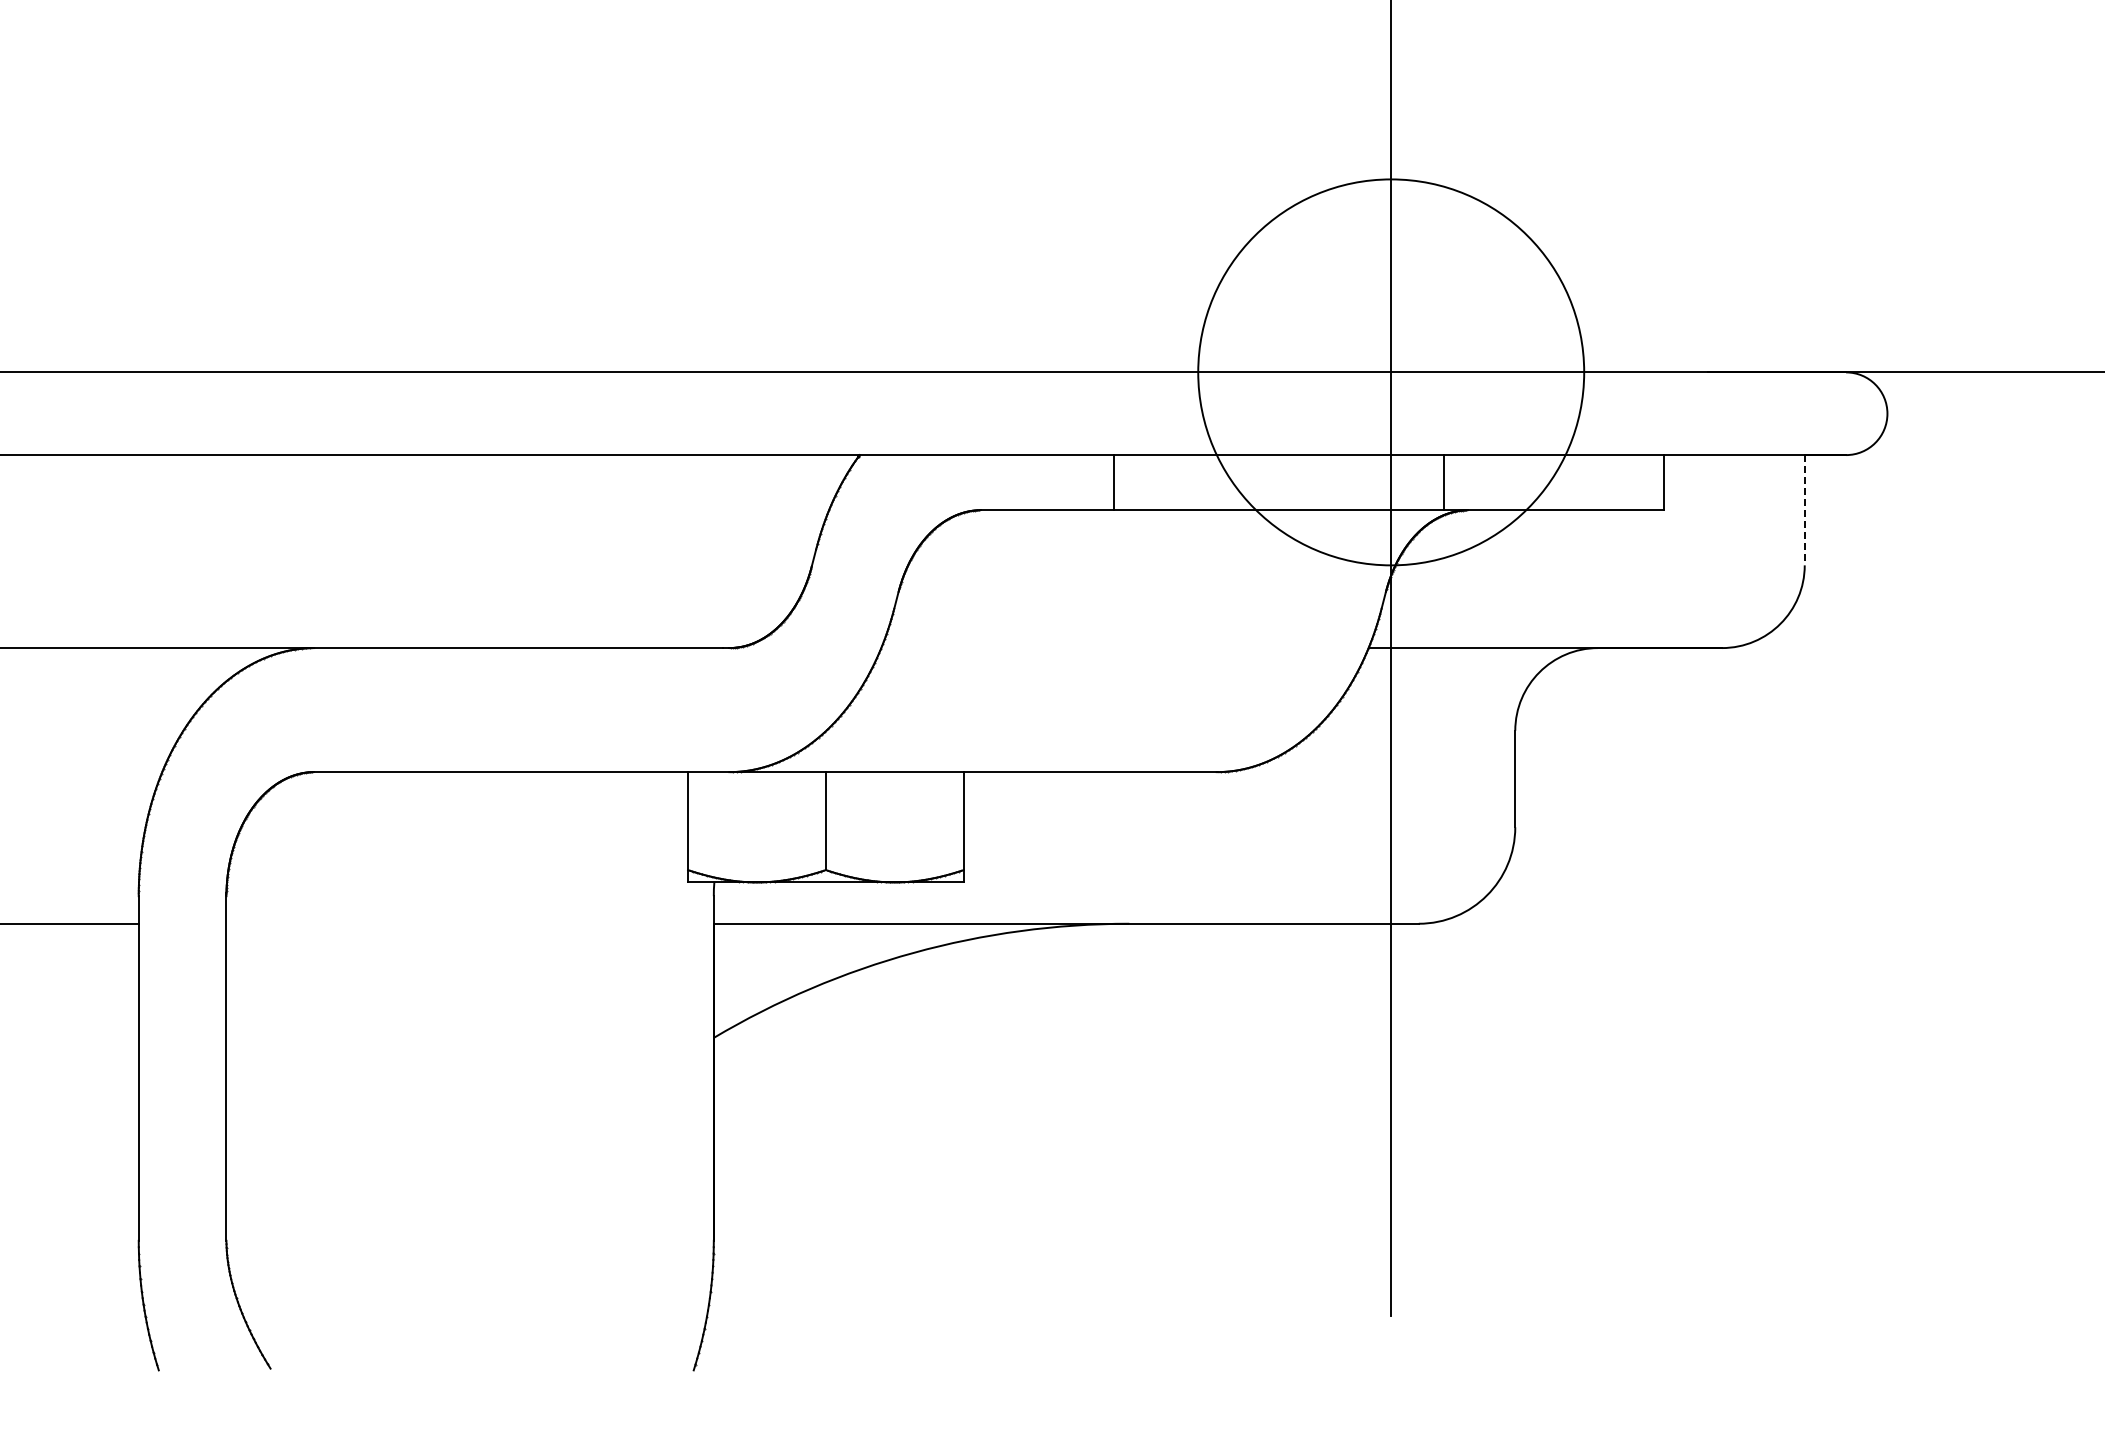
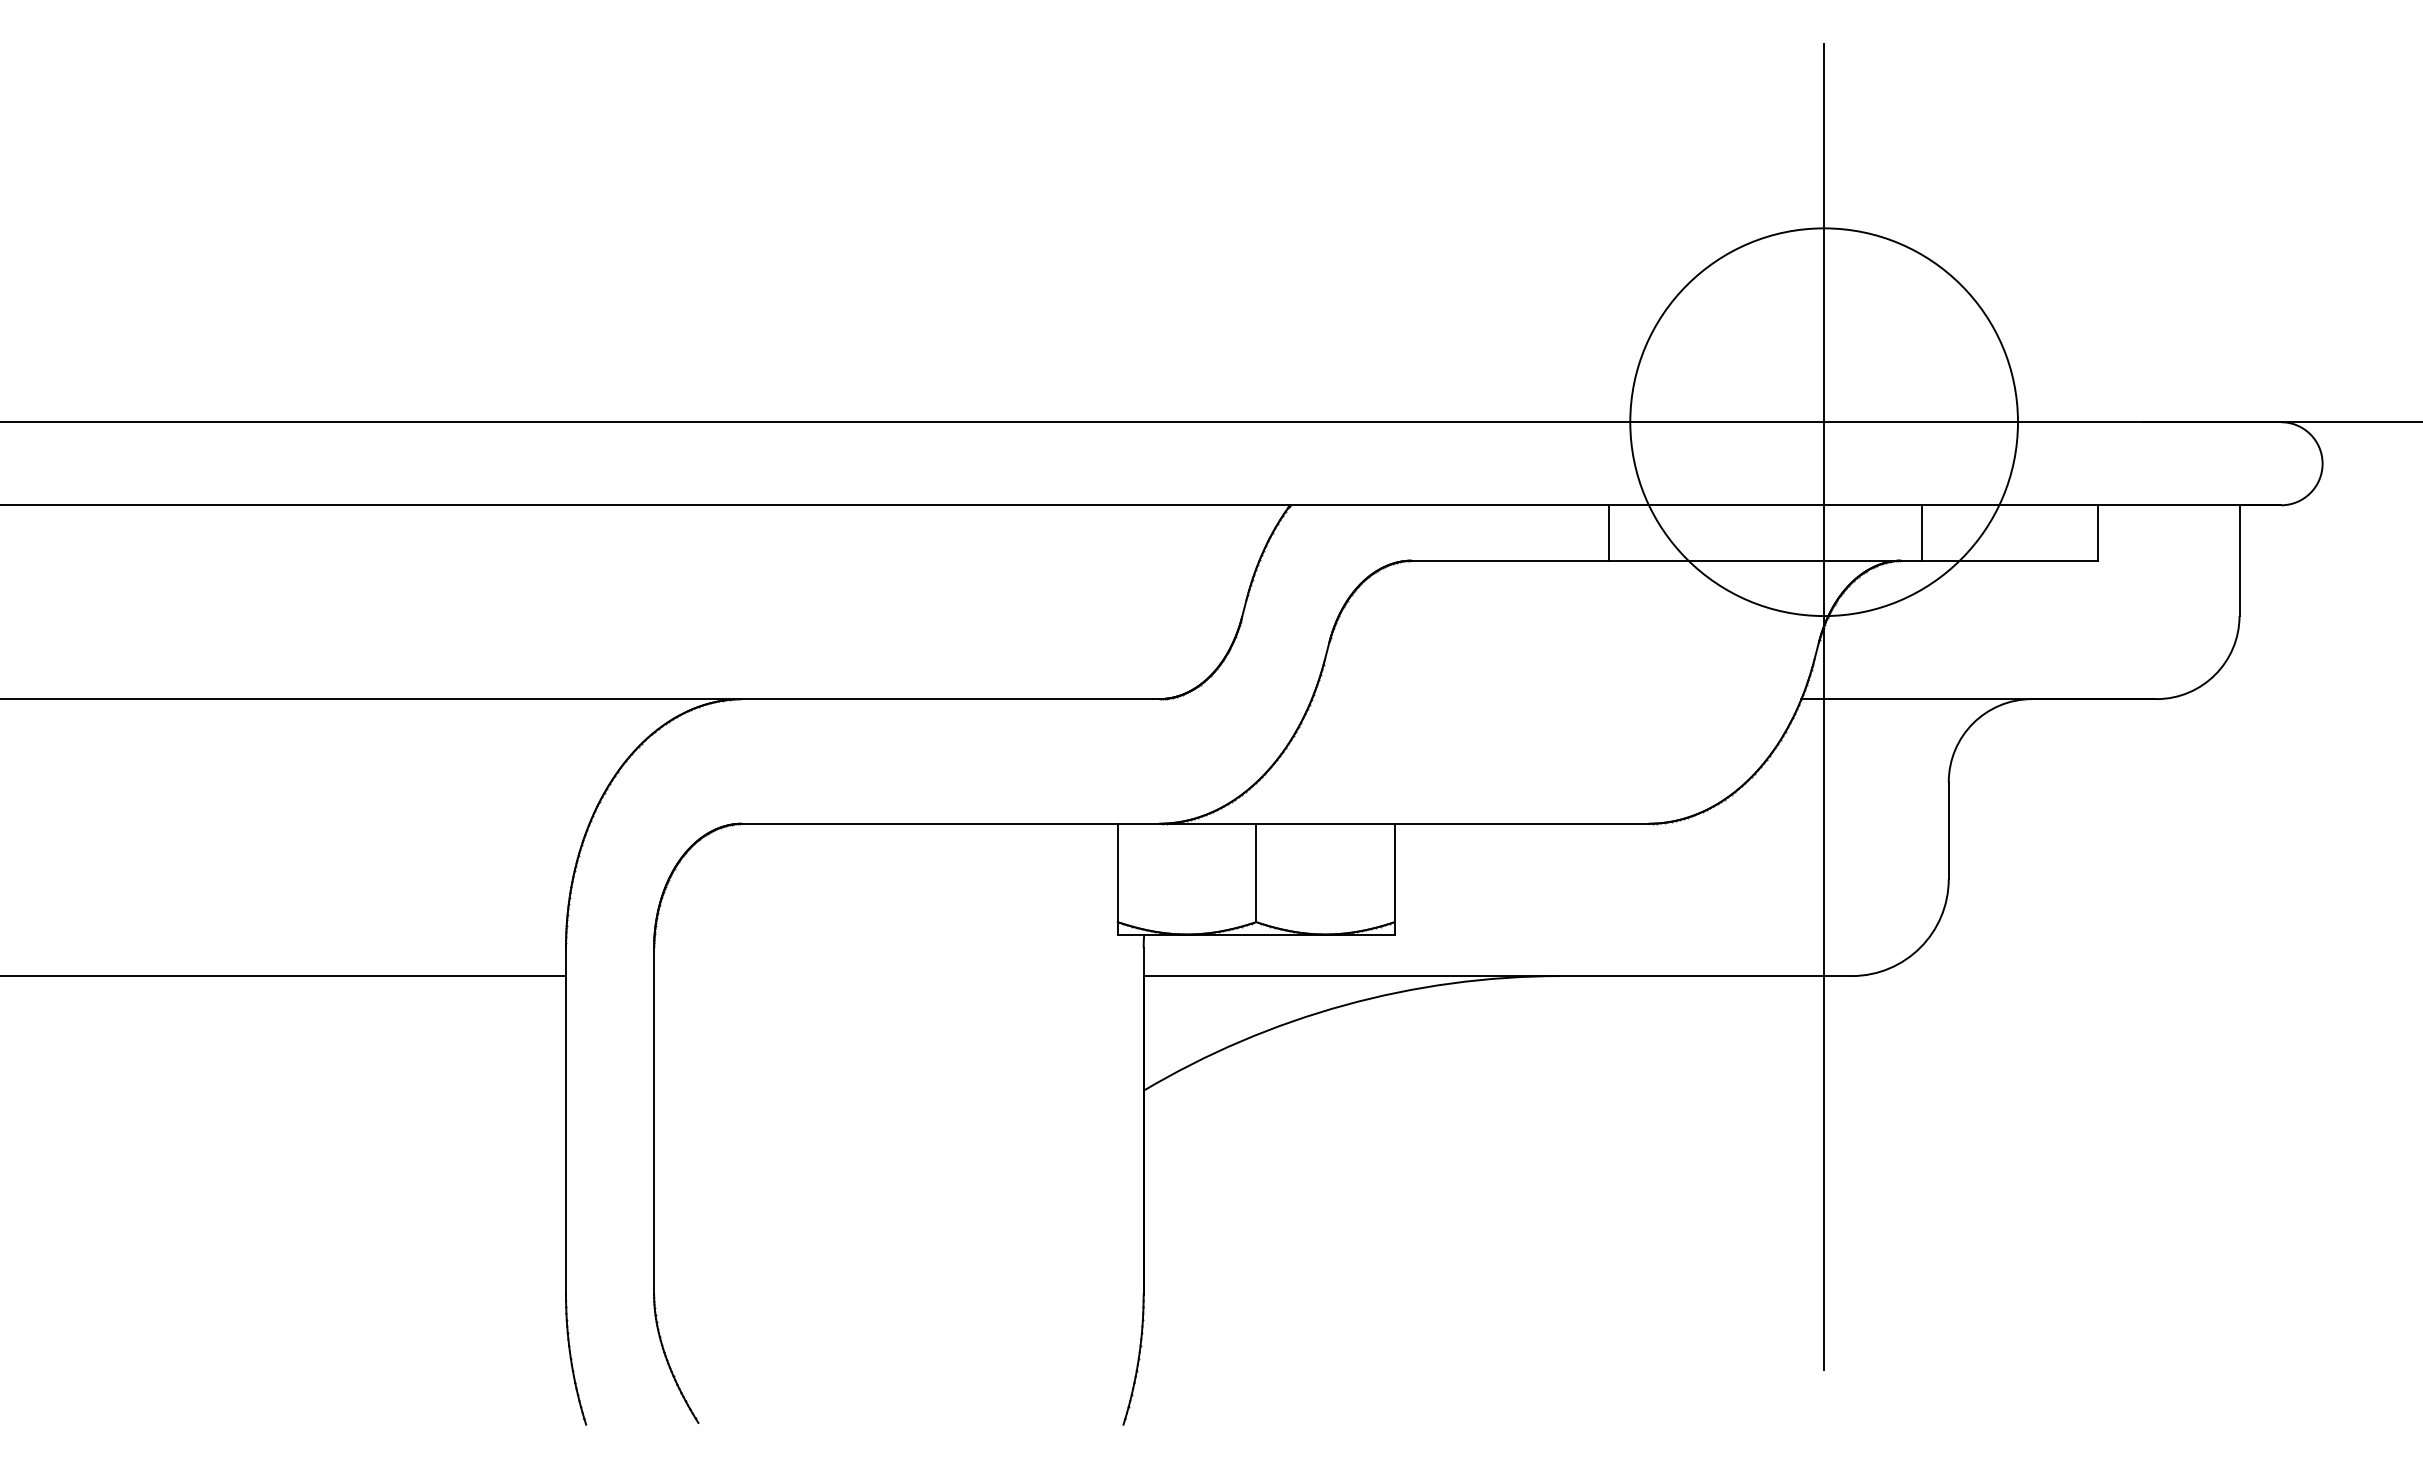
line: (1113, 482) -> (1608, 532), moved
line: (1444, 482) -> (1922, 532), moved
line: (1804, 511) -> (2239, 561), dashed -> solid

